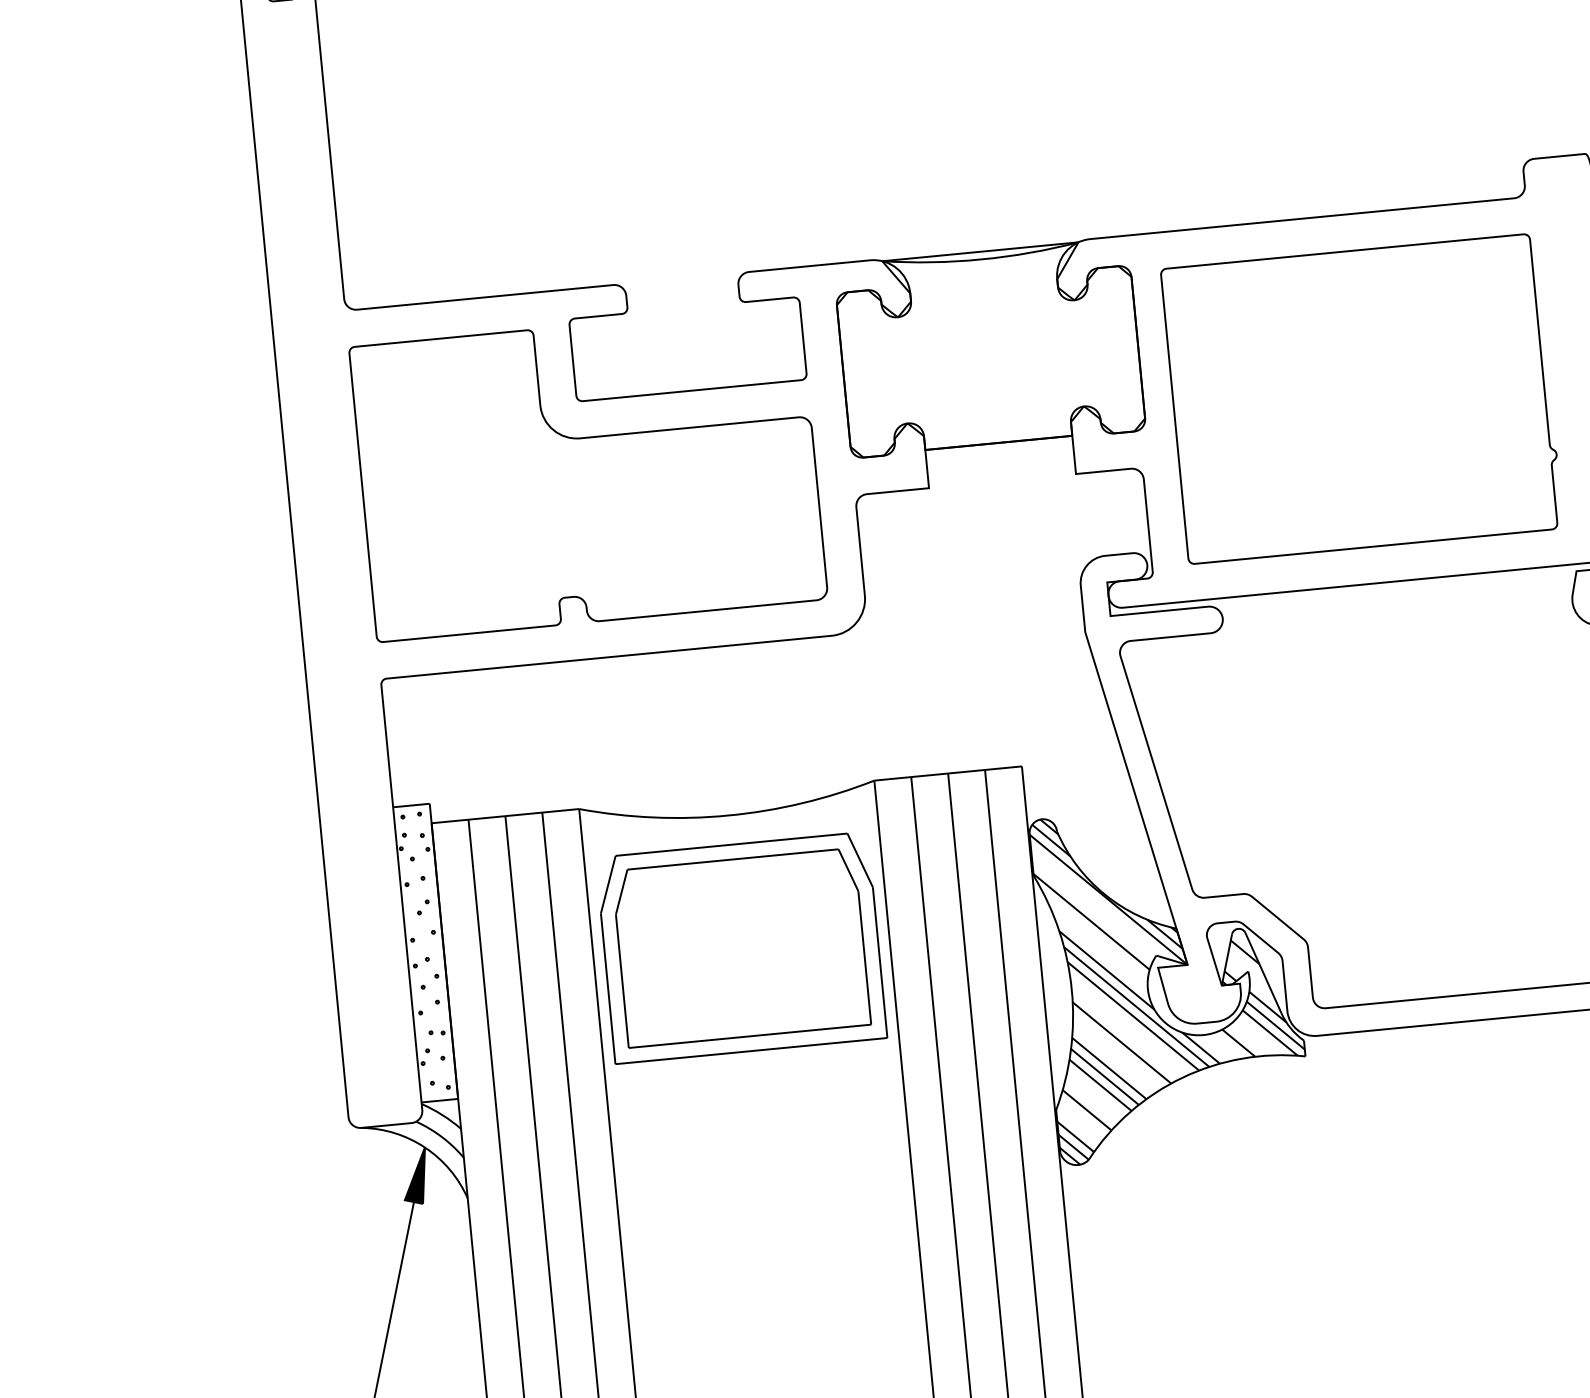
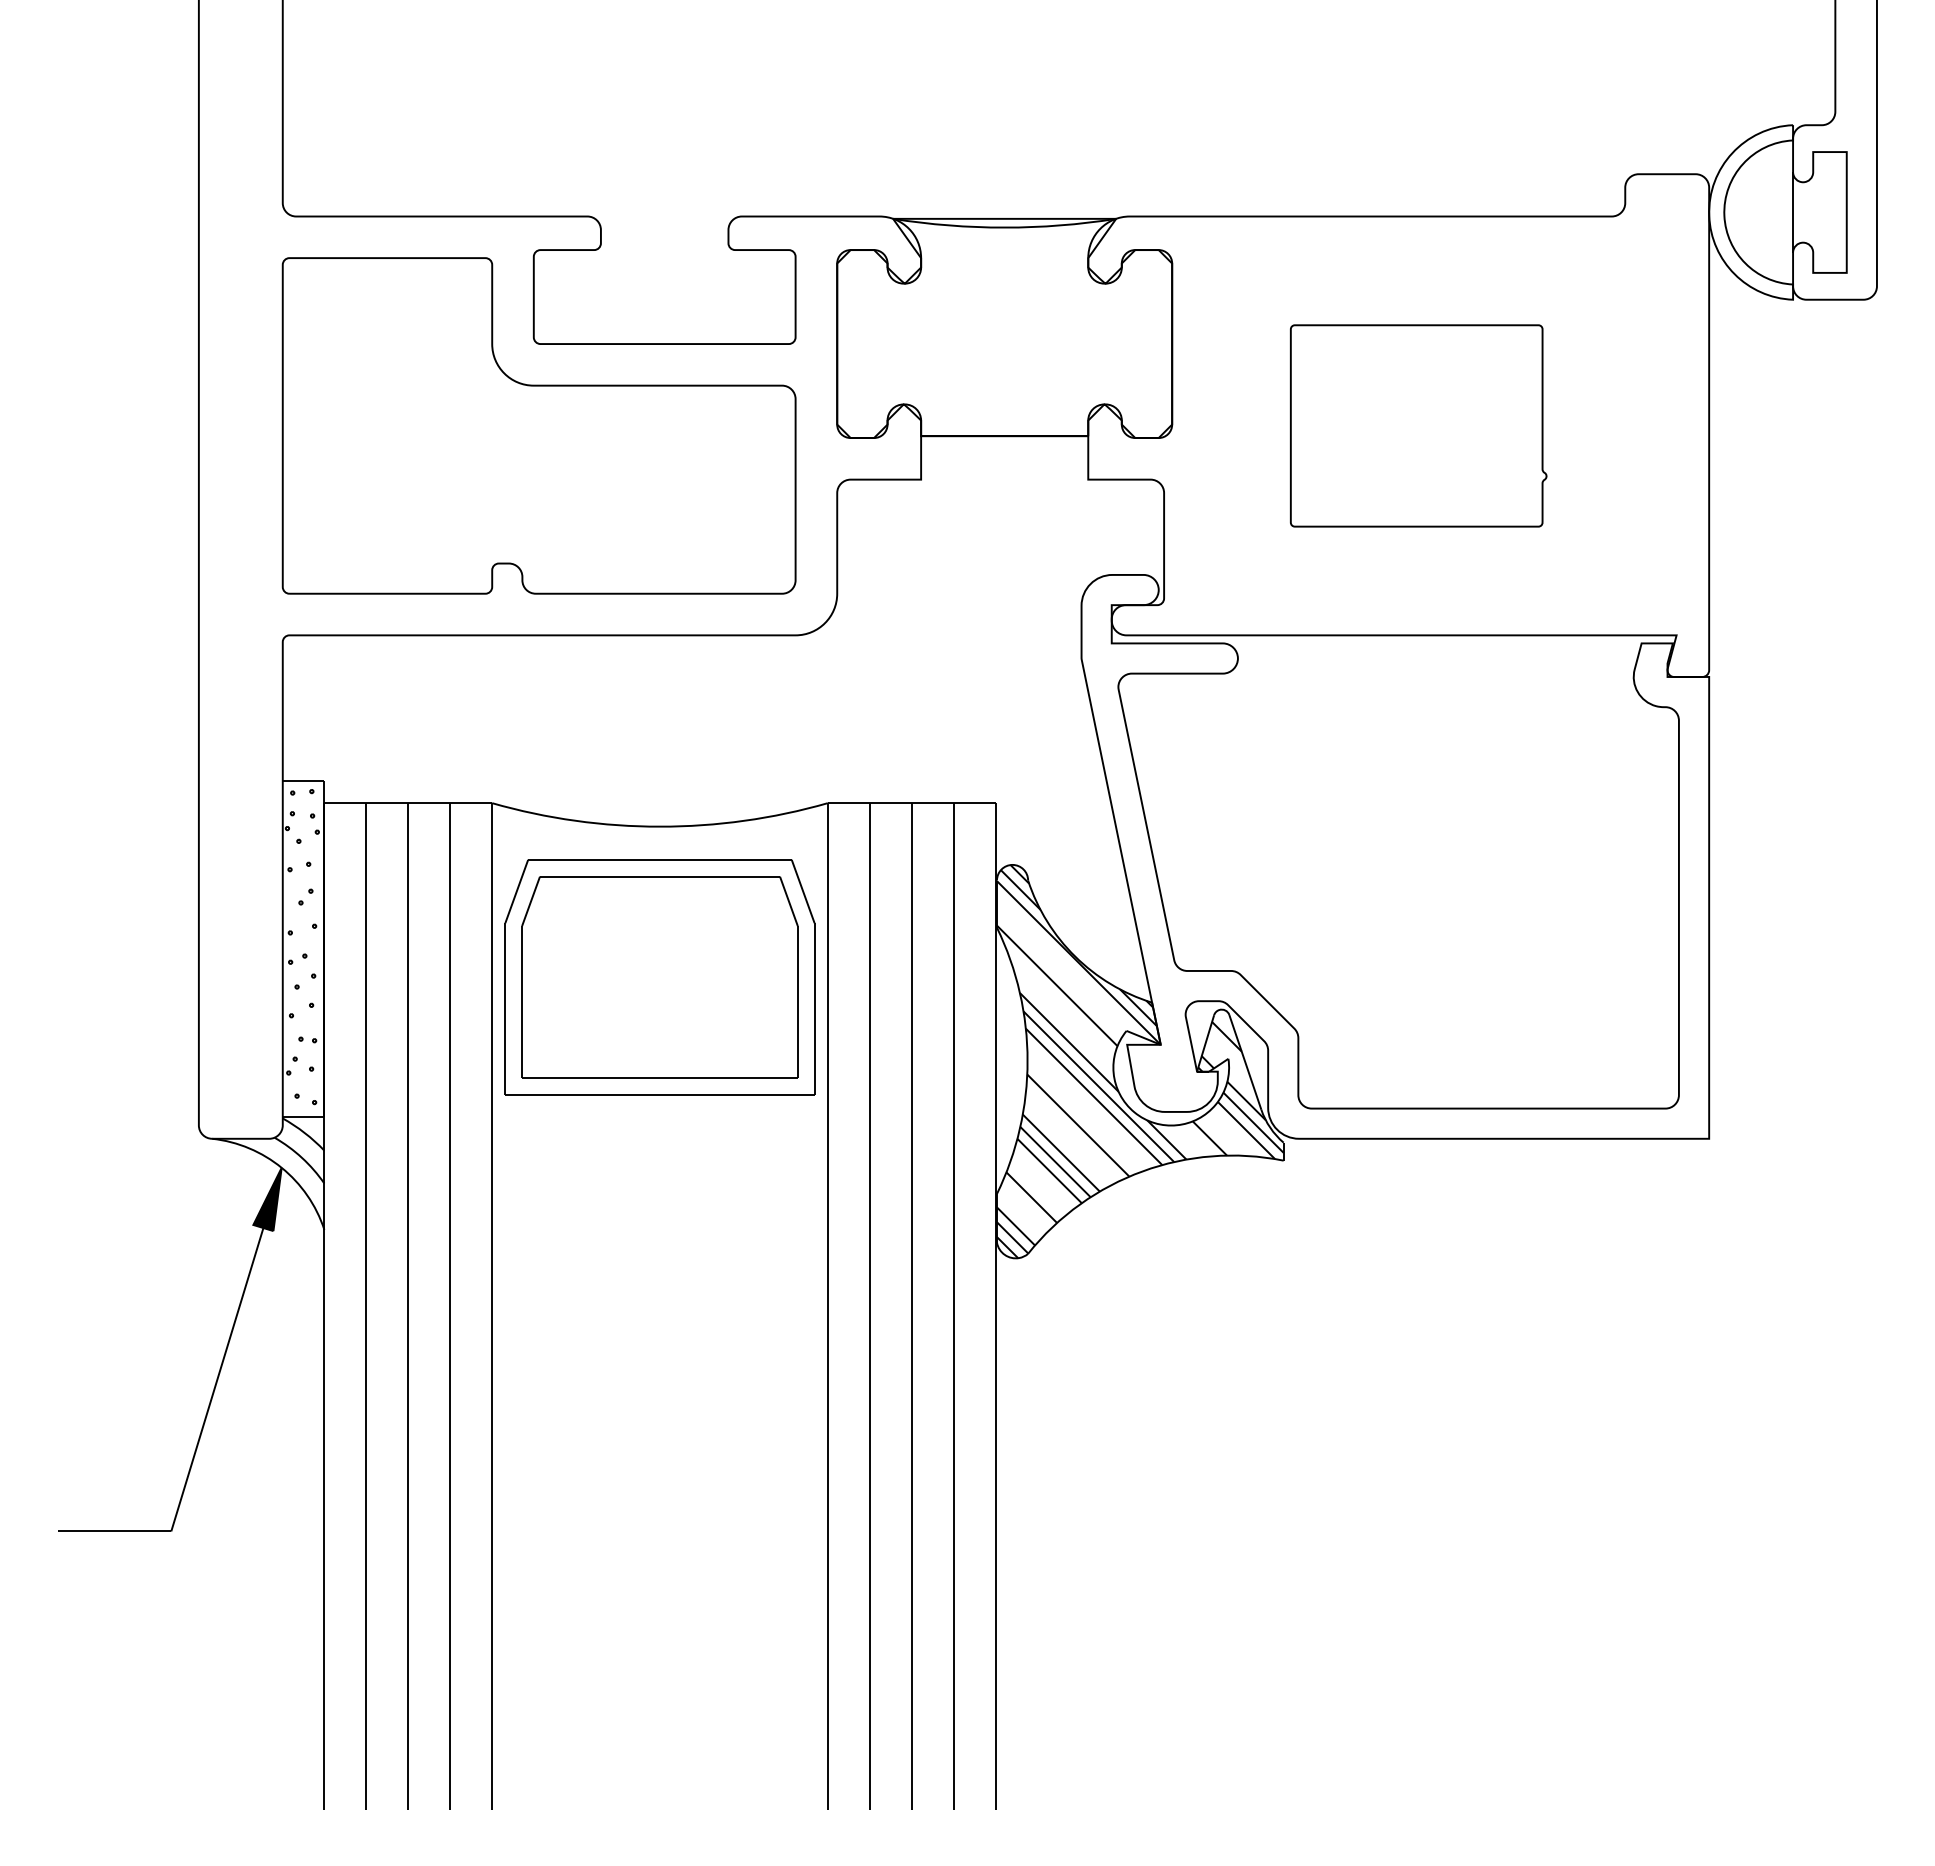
part: (1361, 398) -> (1418, 425), size x0.6

